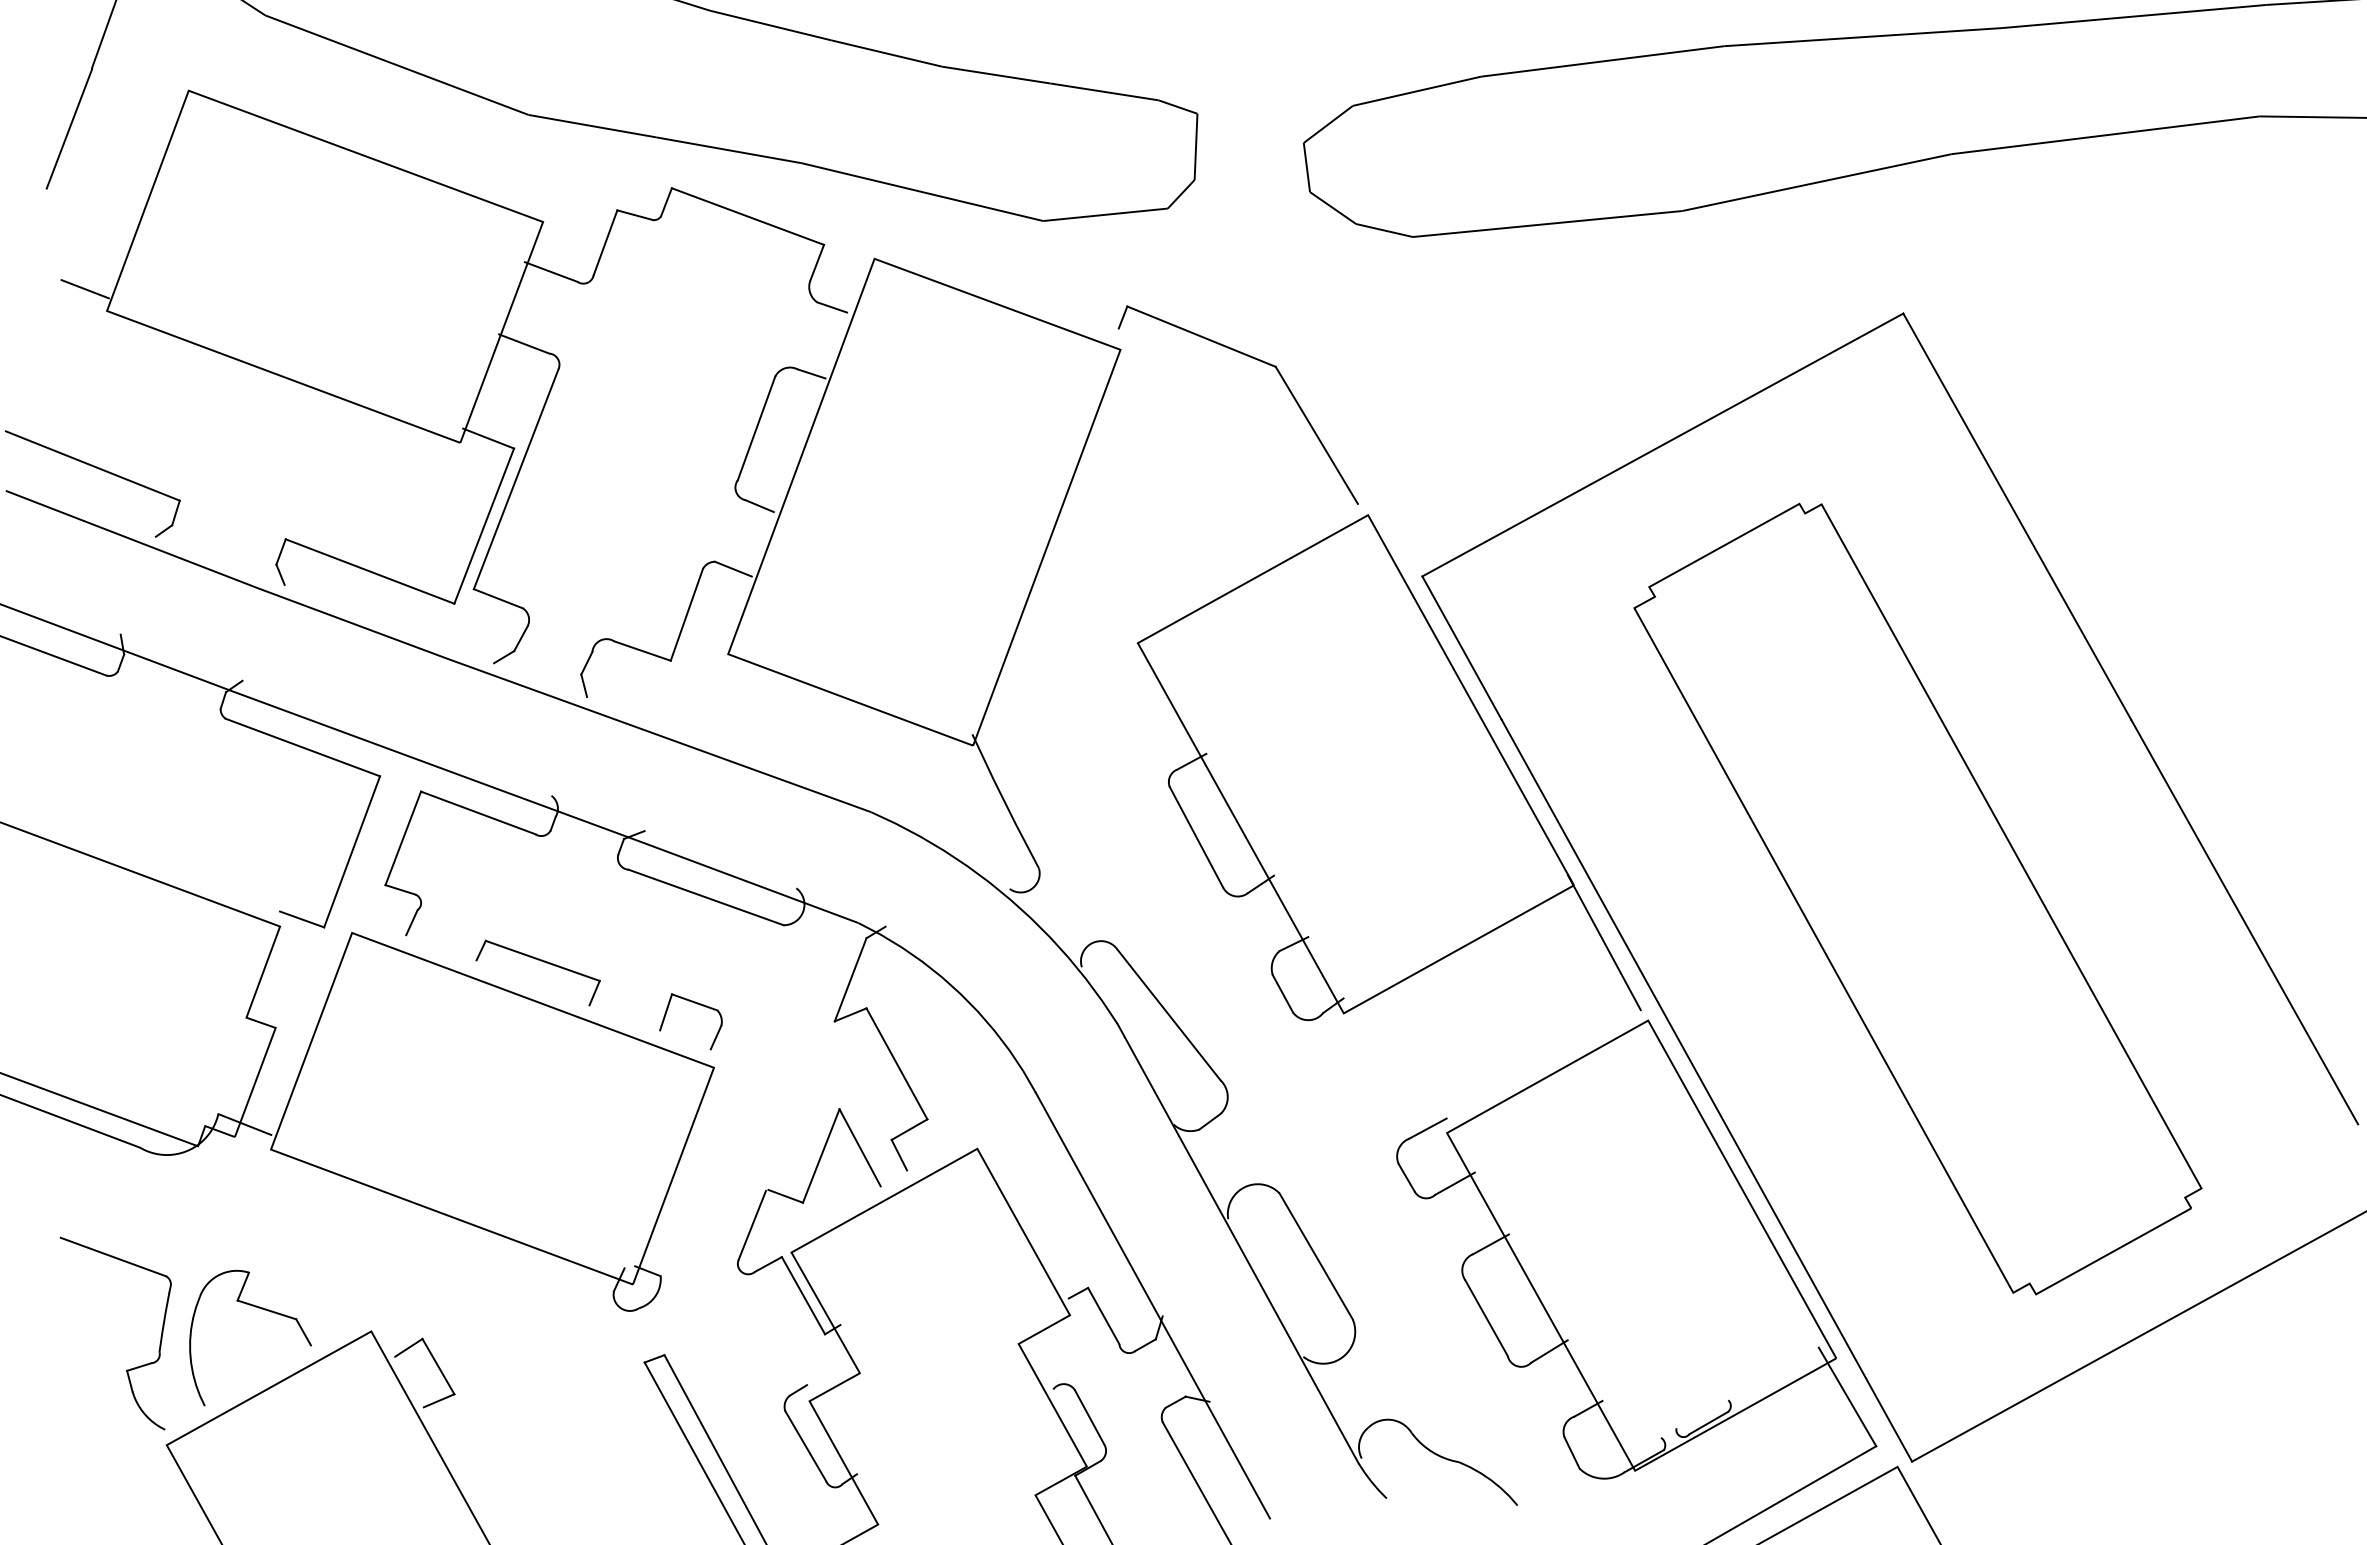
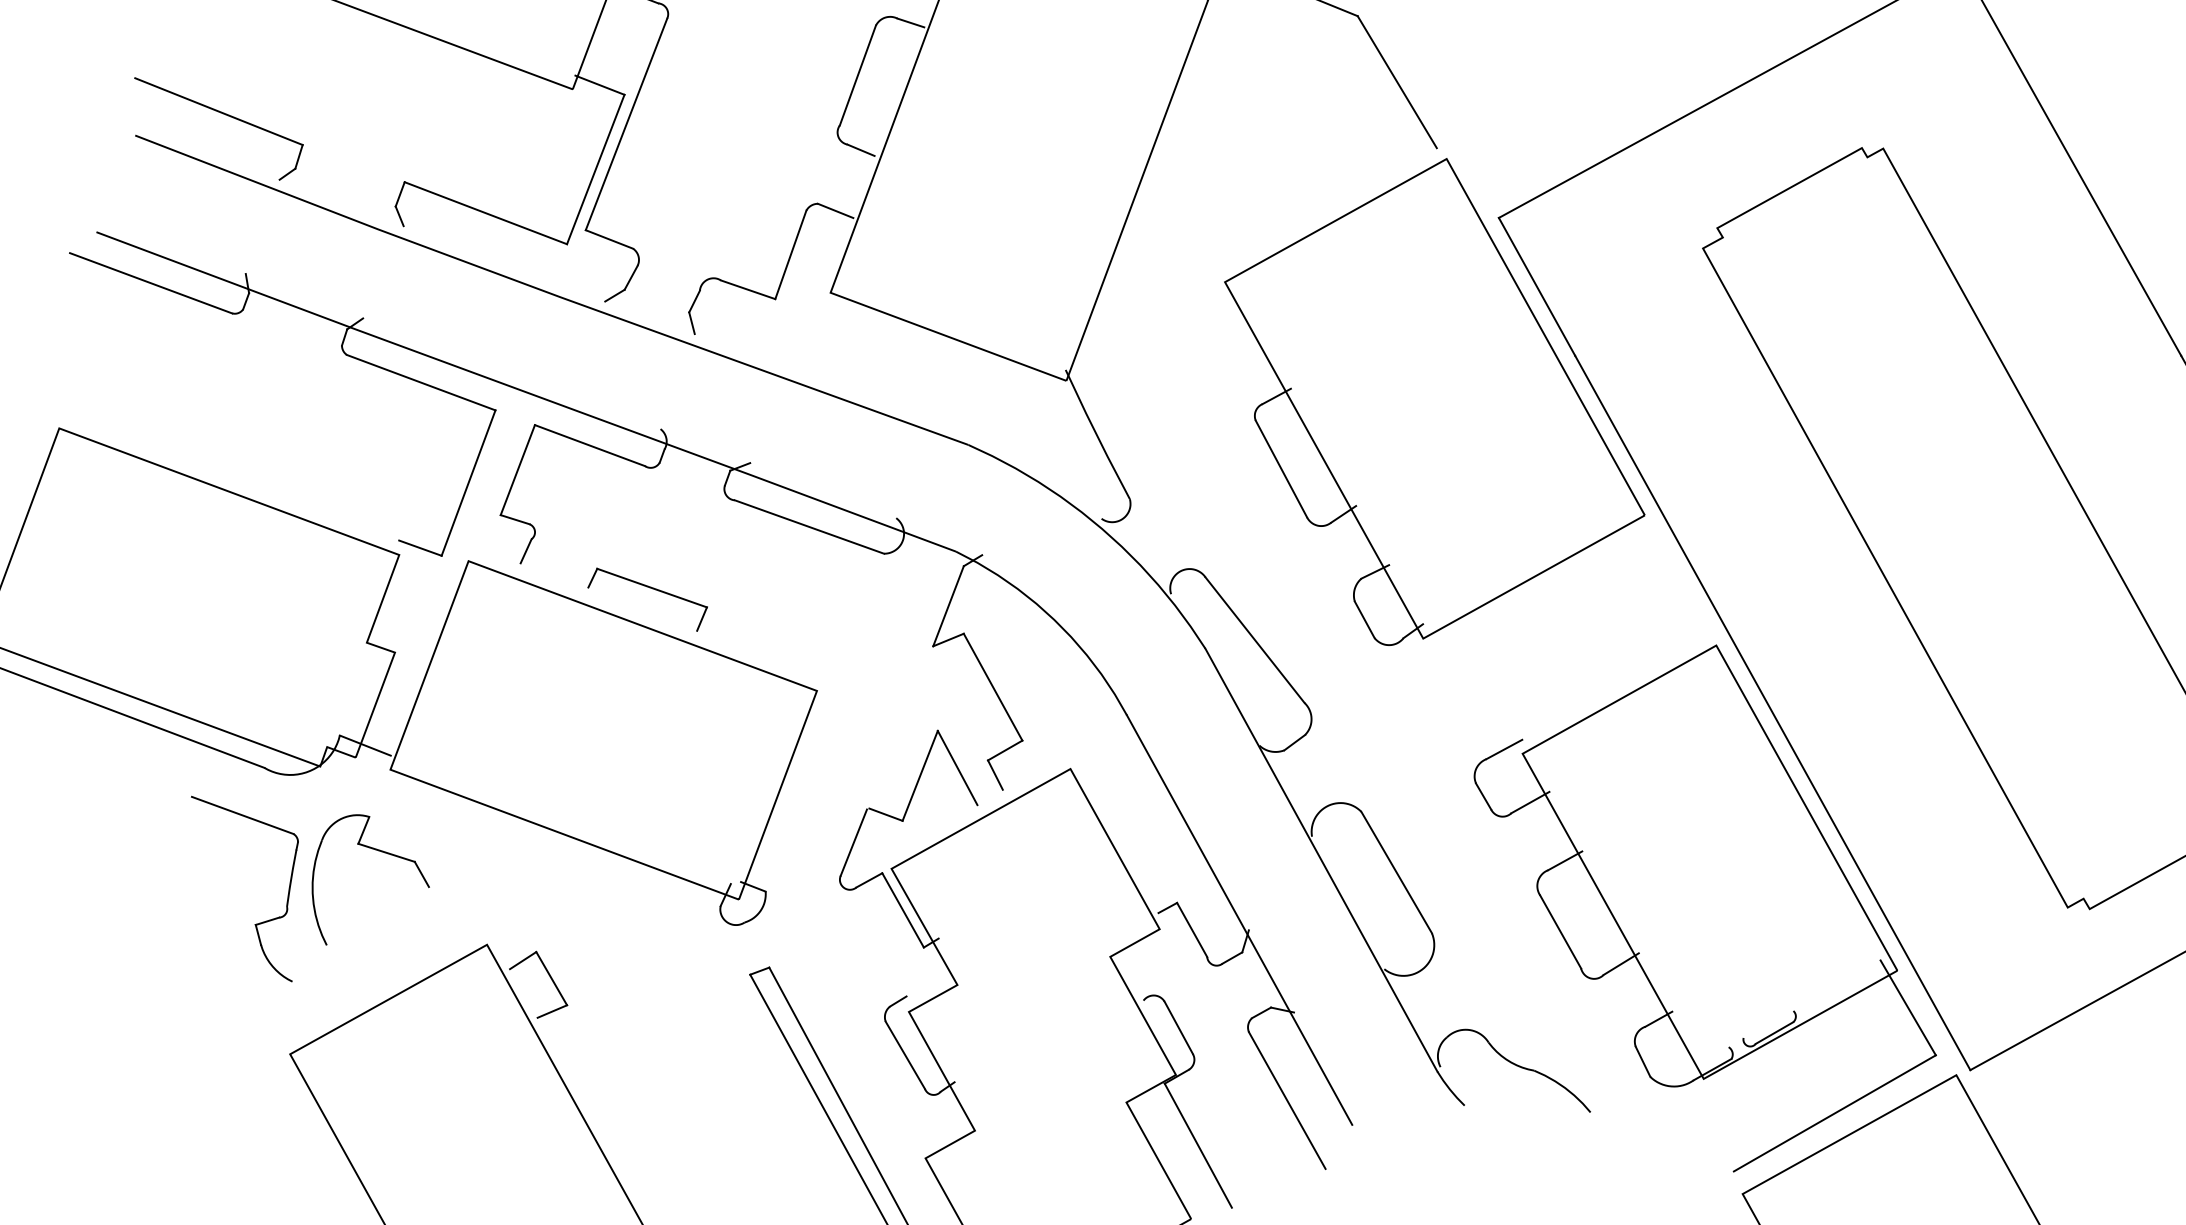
line: (1603, 942) -> (1673, 570), removed
part: (697, 1004) -> (801, 630), removed
part: (258, 1308) -> (378, 851), moved
part: (127, 1369) -> (256, 923), moved

